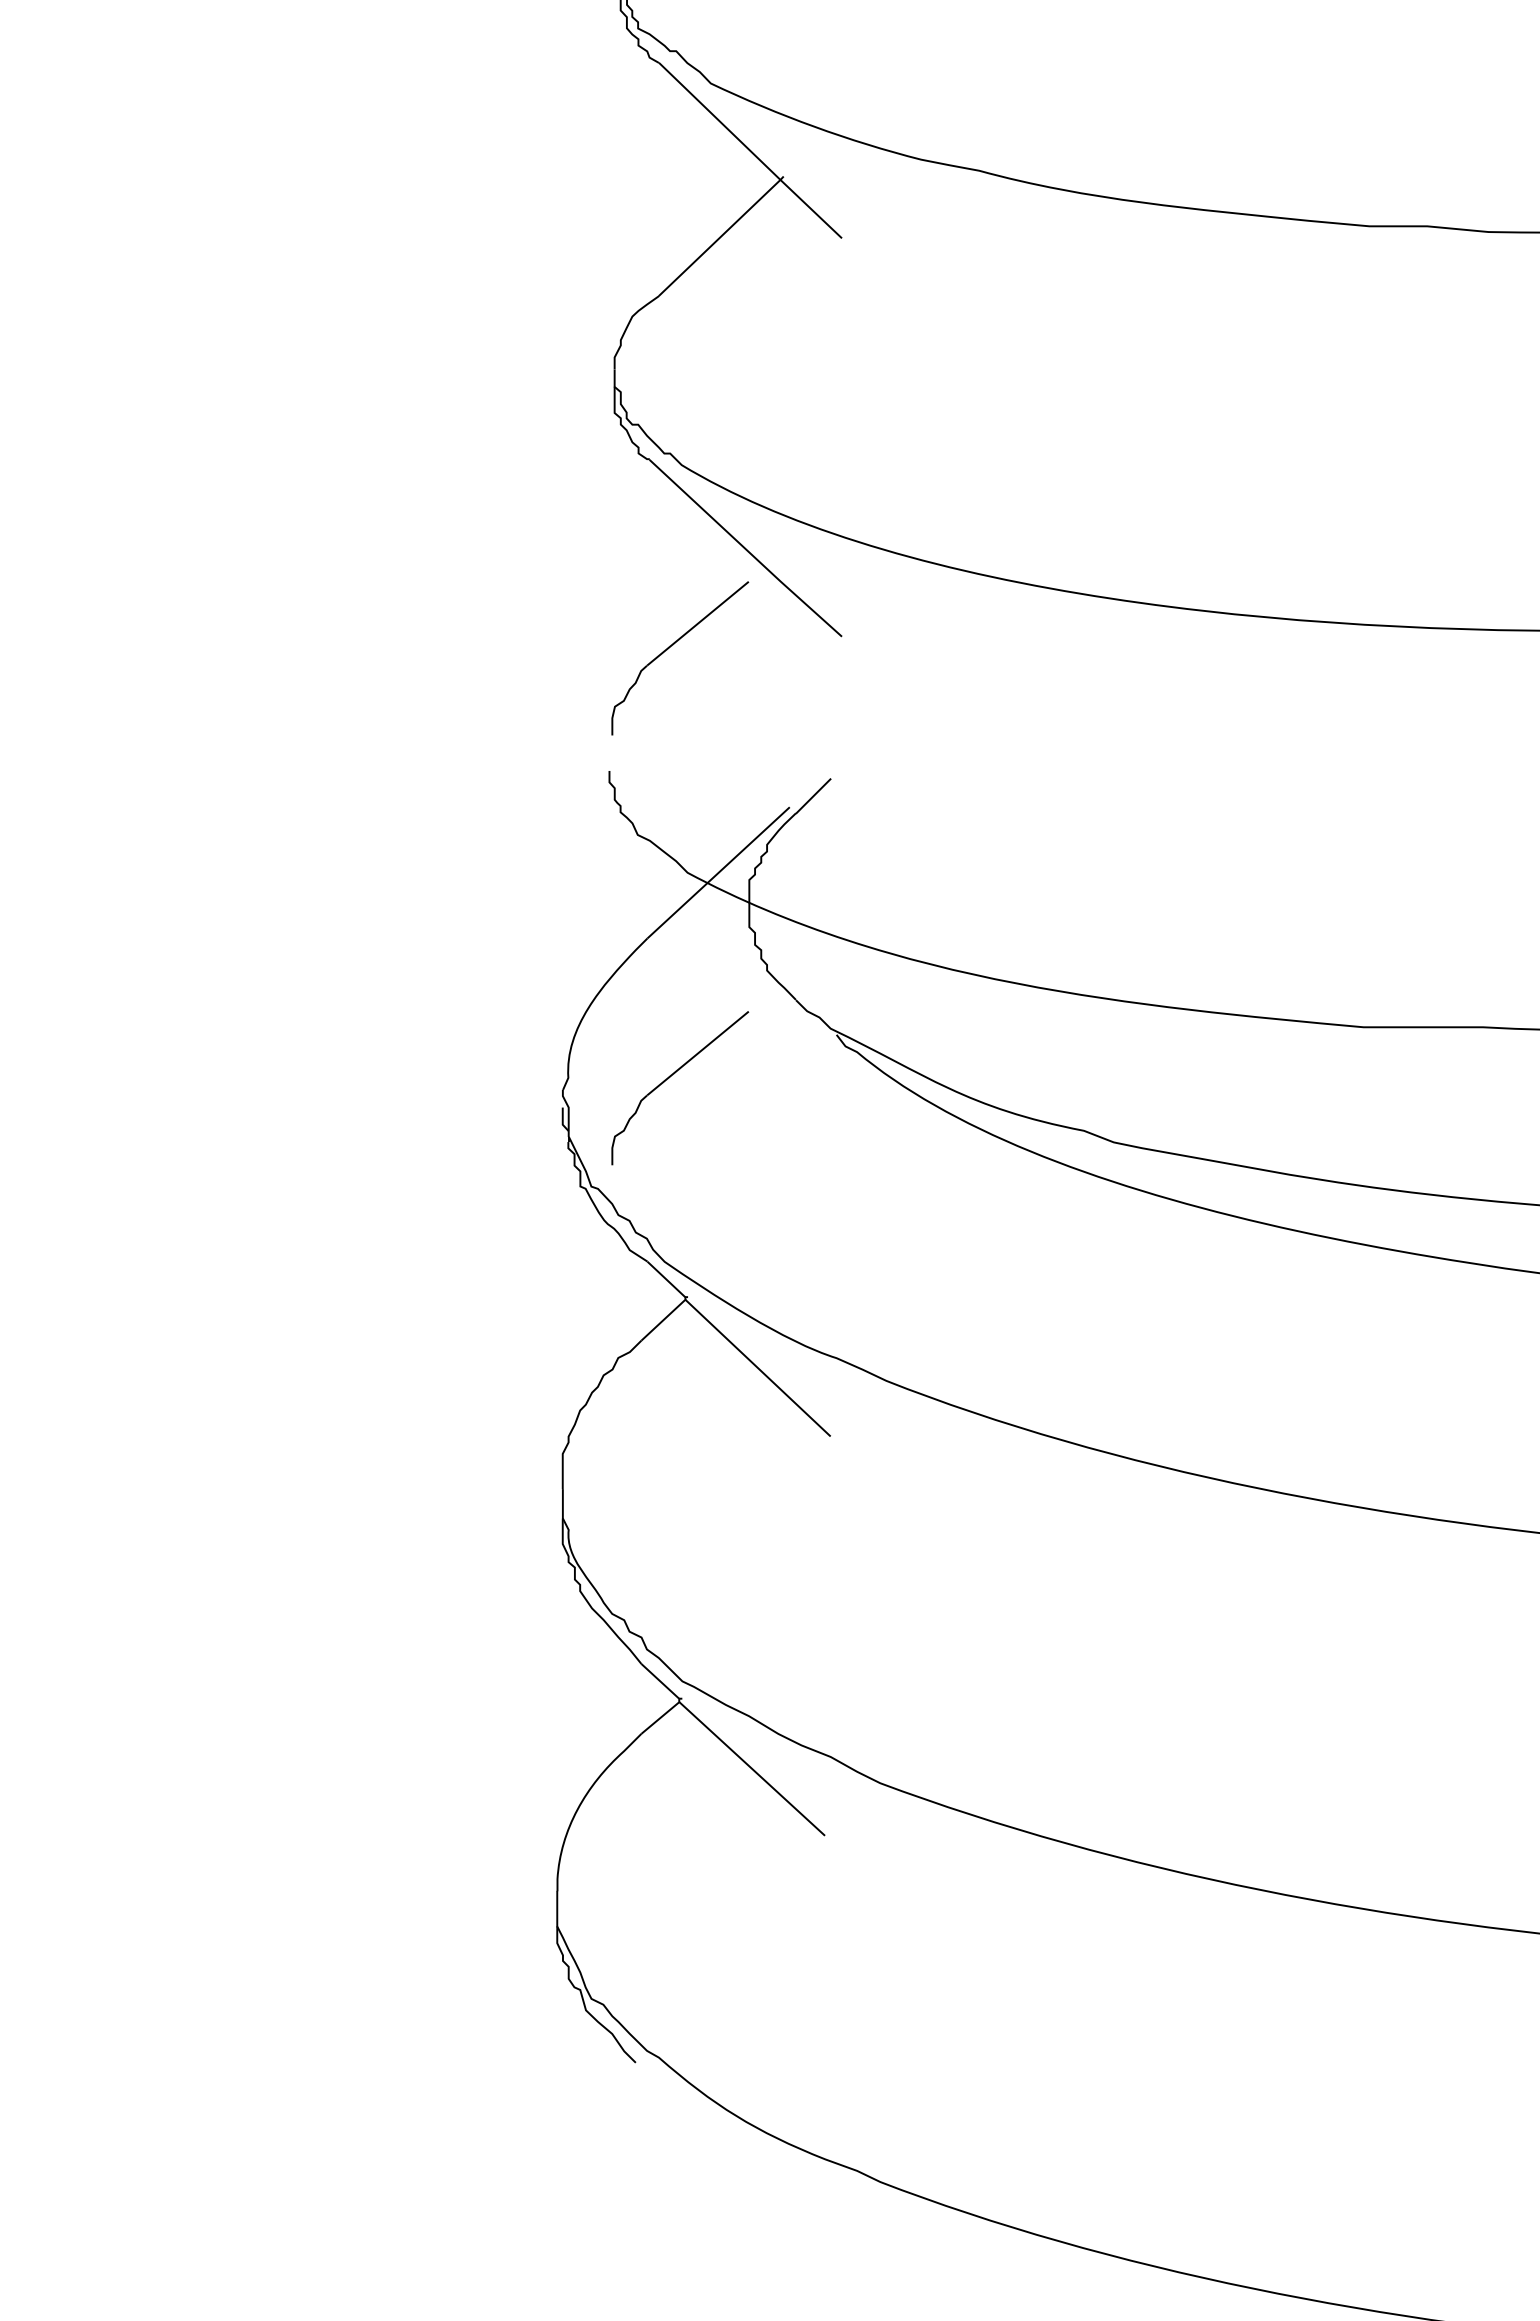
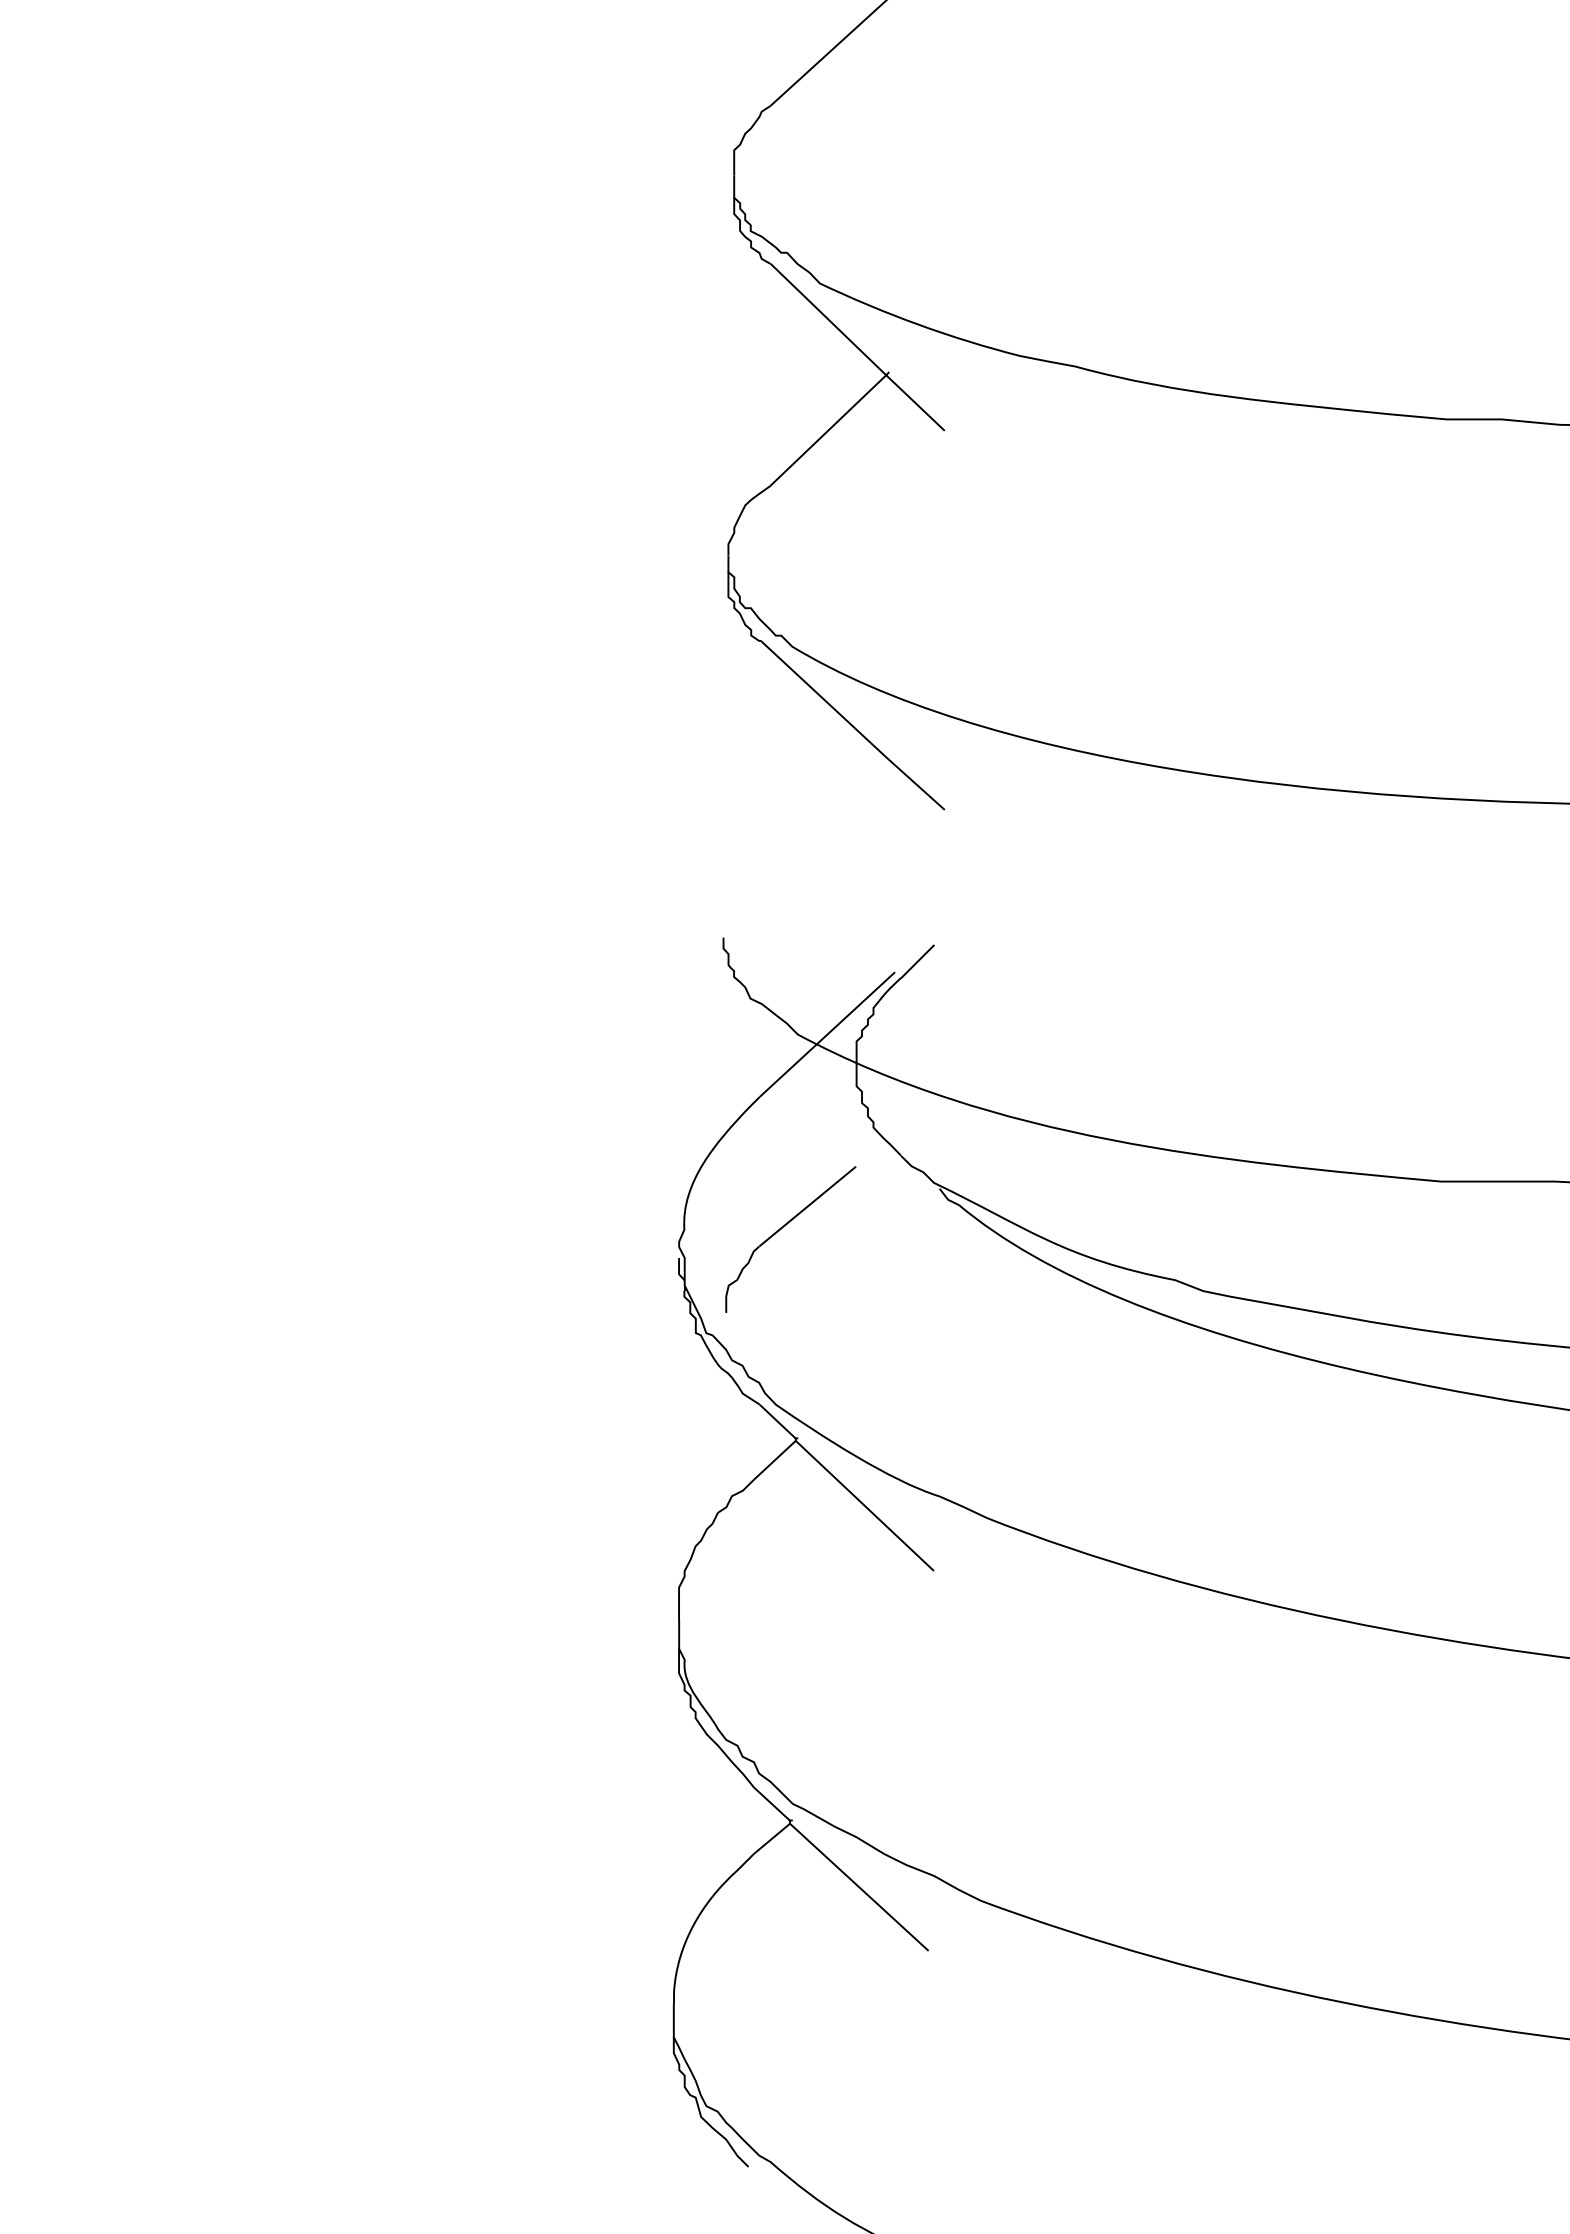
part: (670, 647) -> (781, 820), removed

